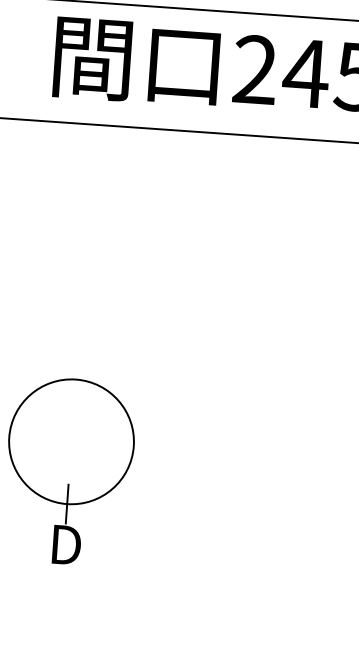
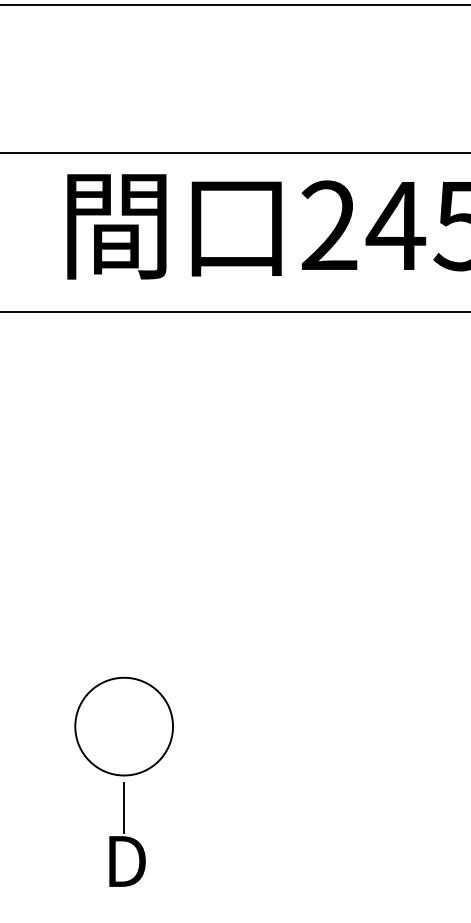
circle: (71, 441) -> (123, 726), size x0.6

